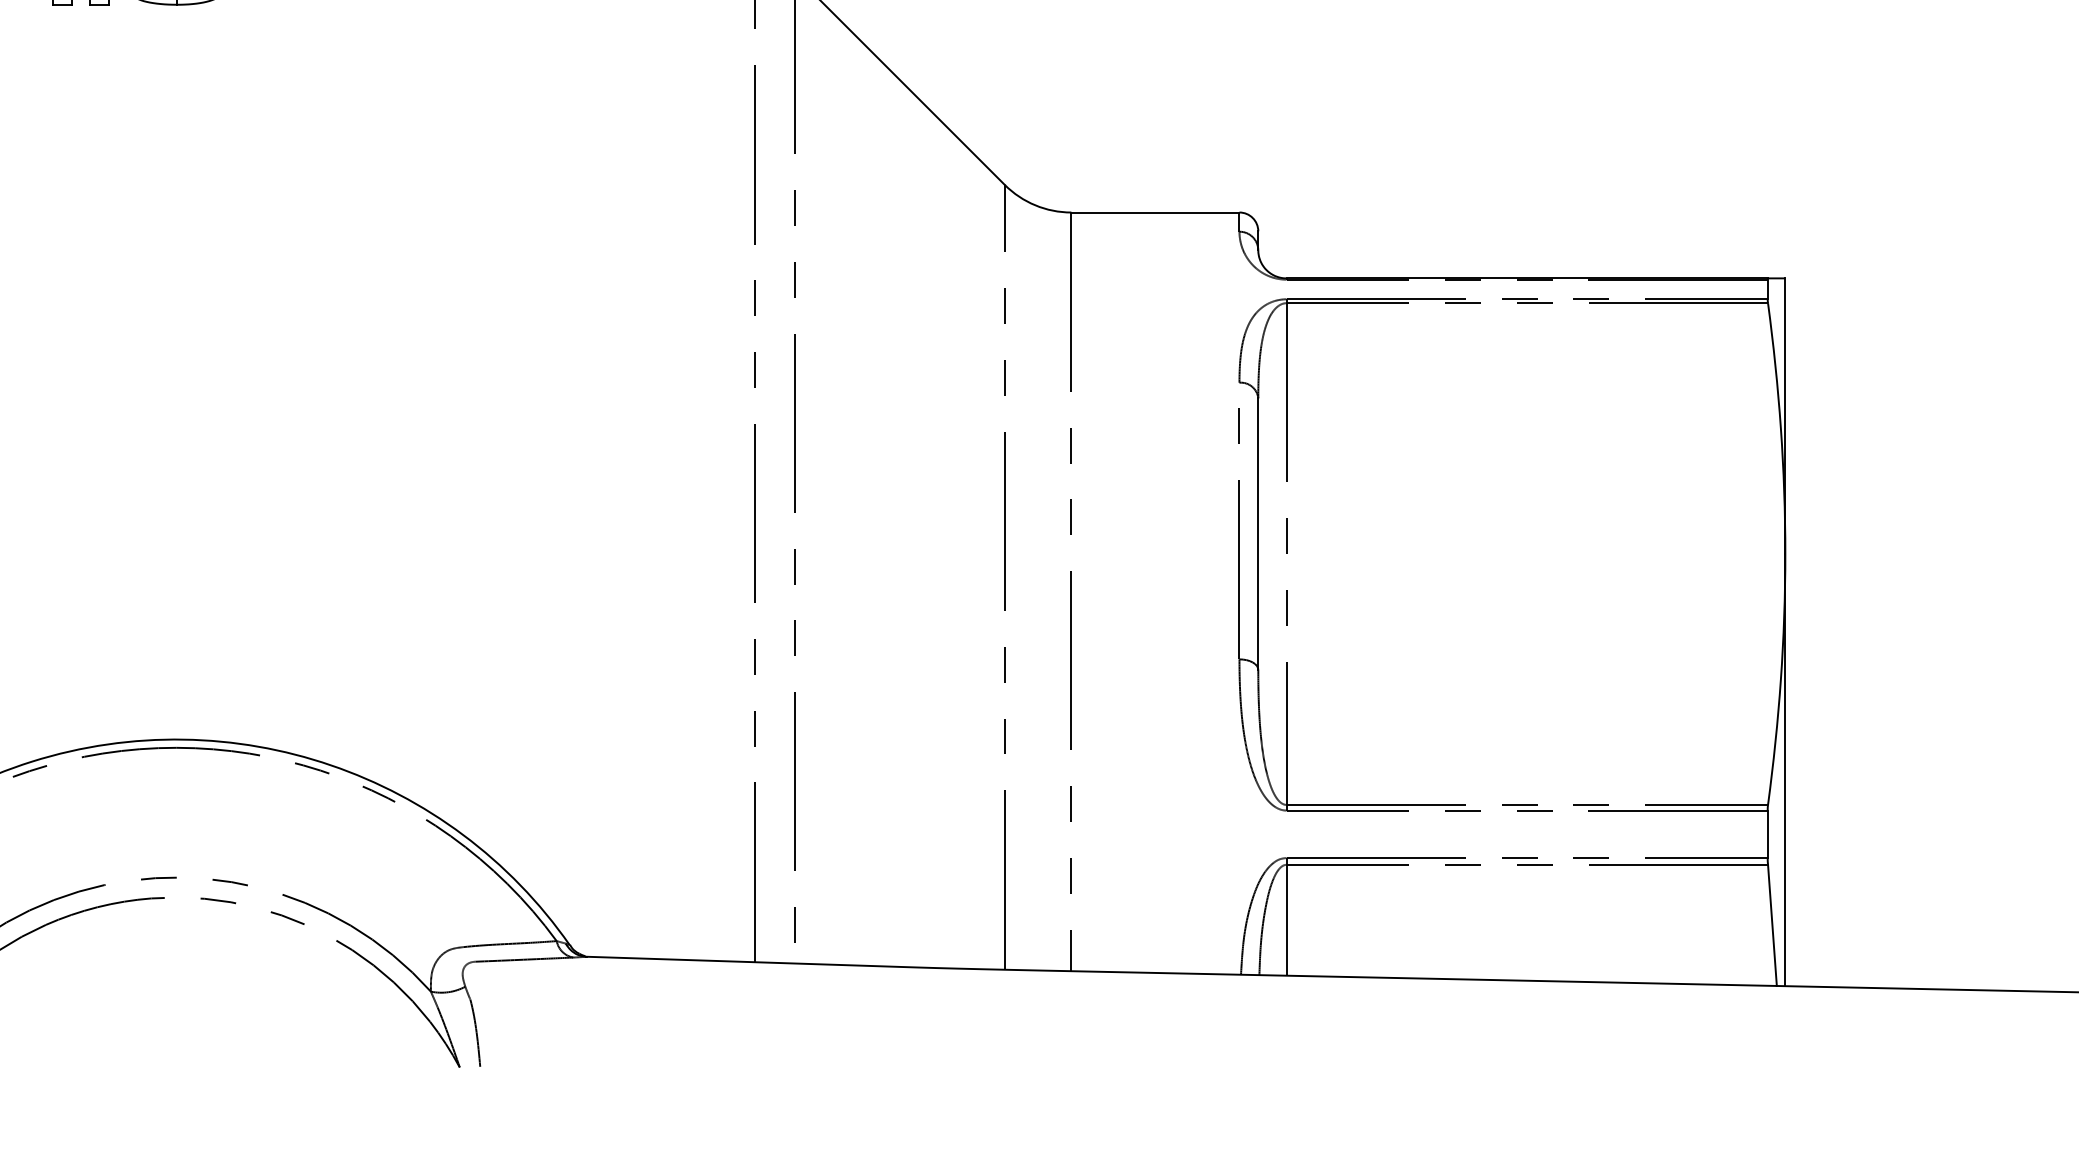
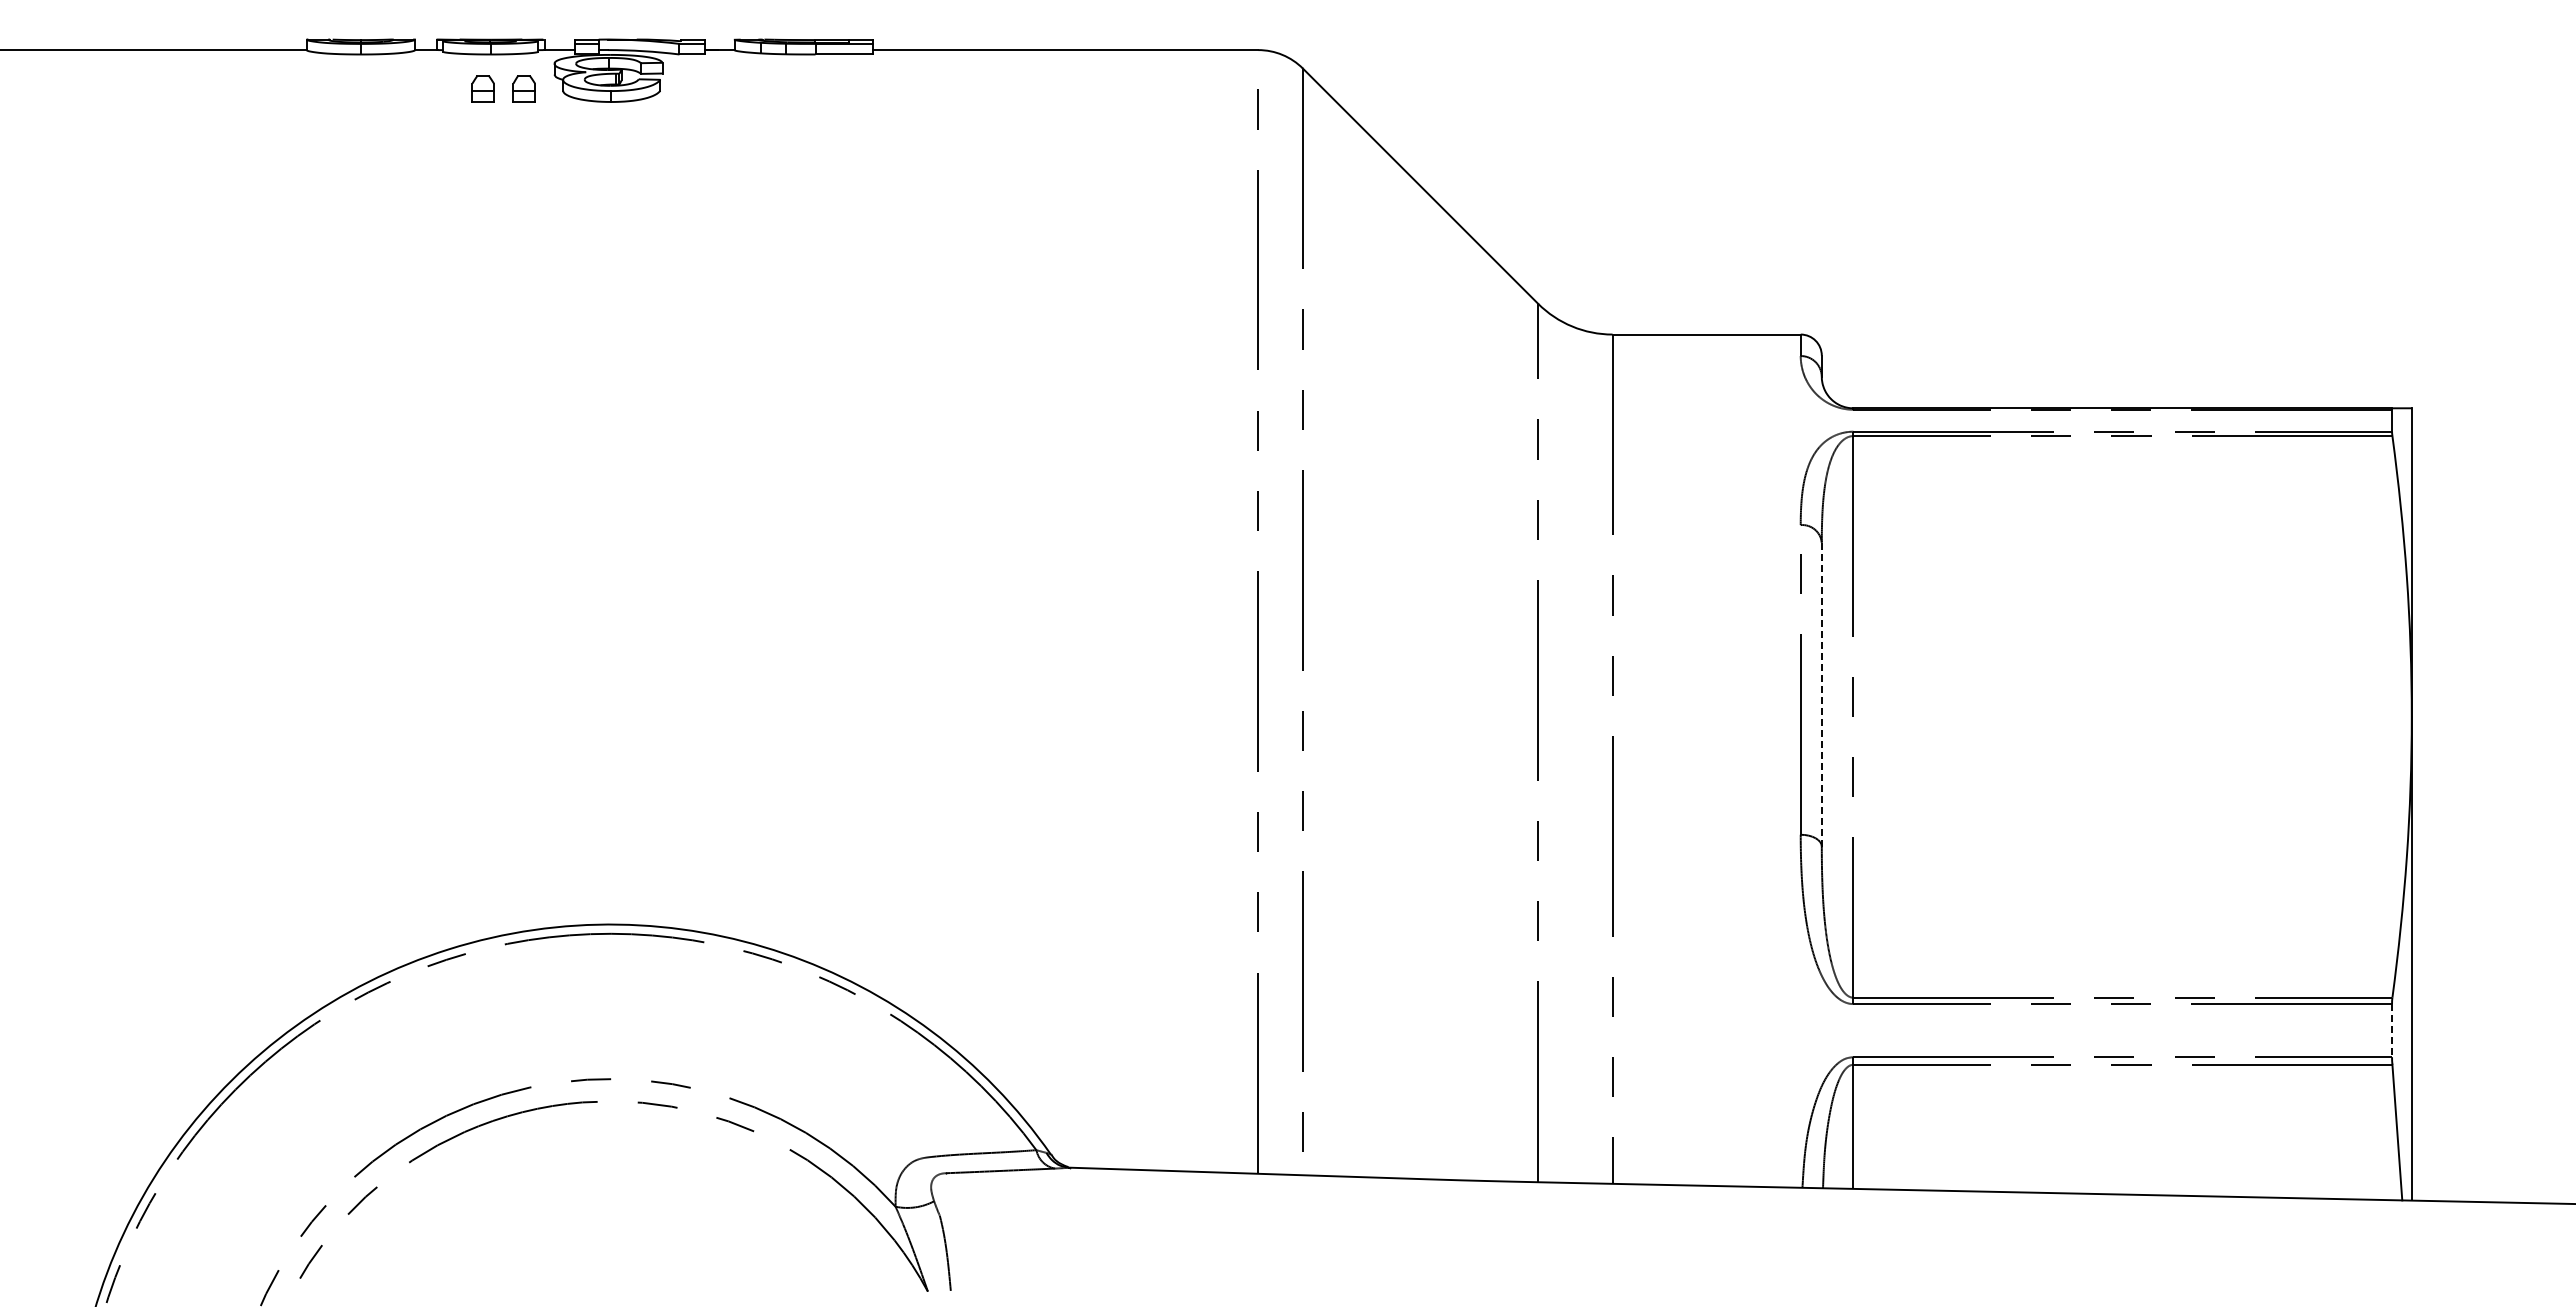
line: (1258, 534) -> (1821, 694), solid -> dashed
line: (1768, 834) -> (2392, 1030), solid -> dashed

